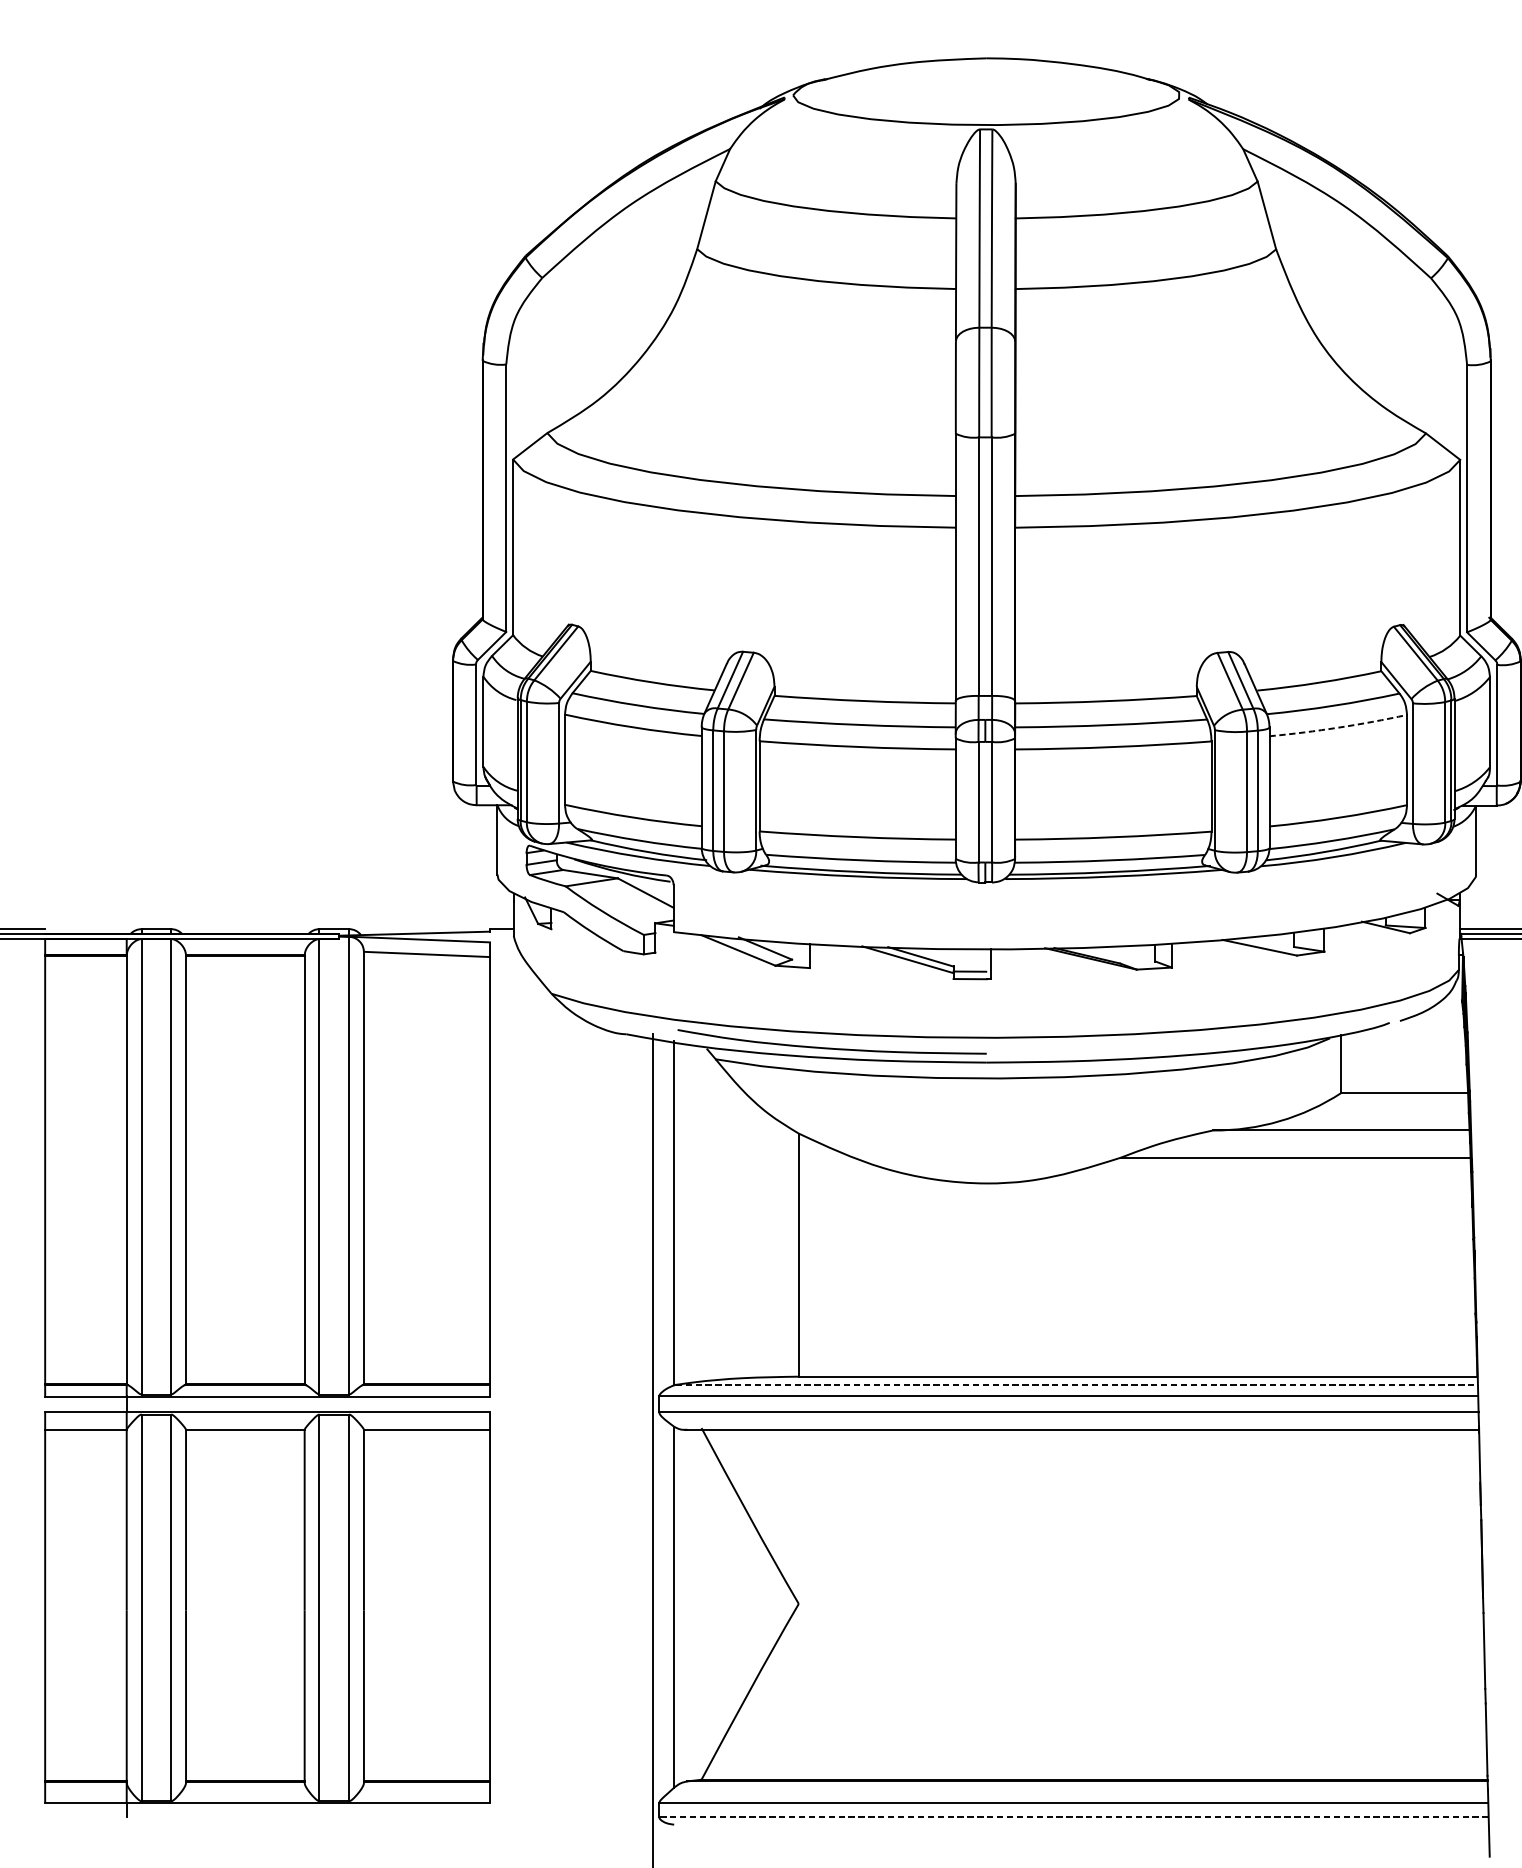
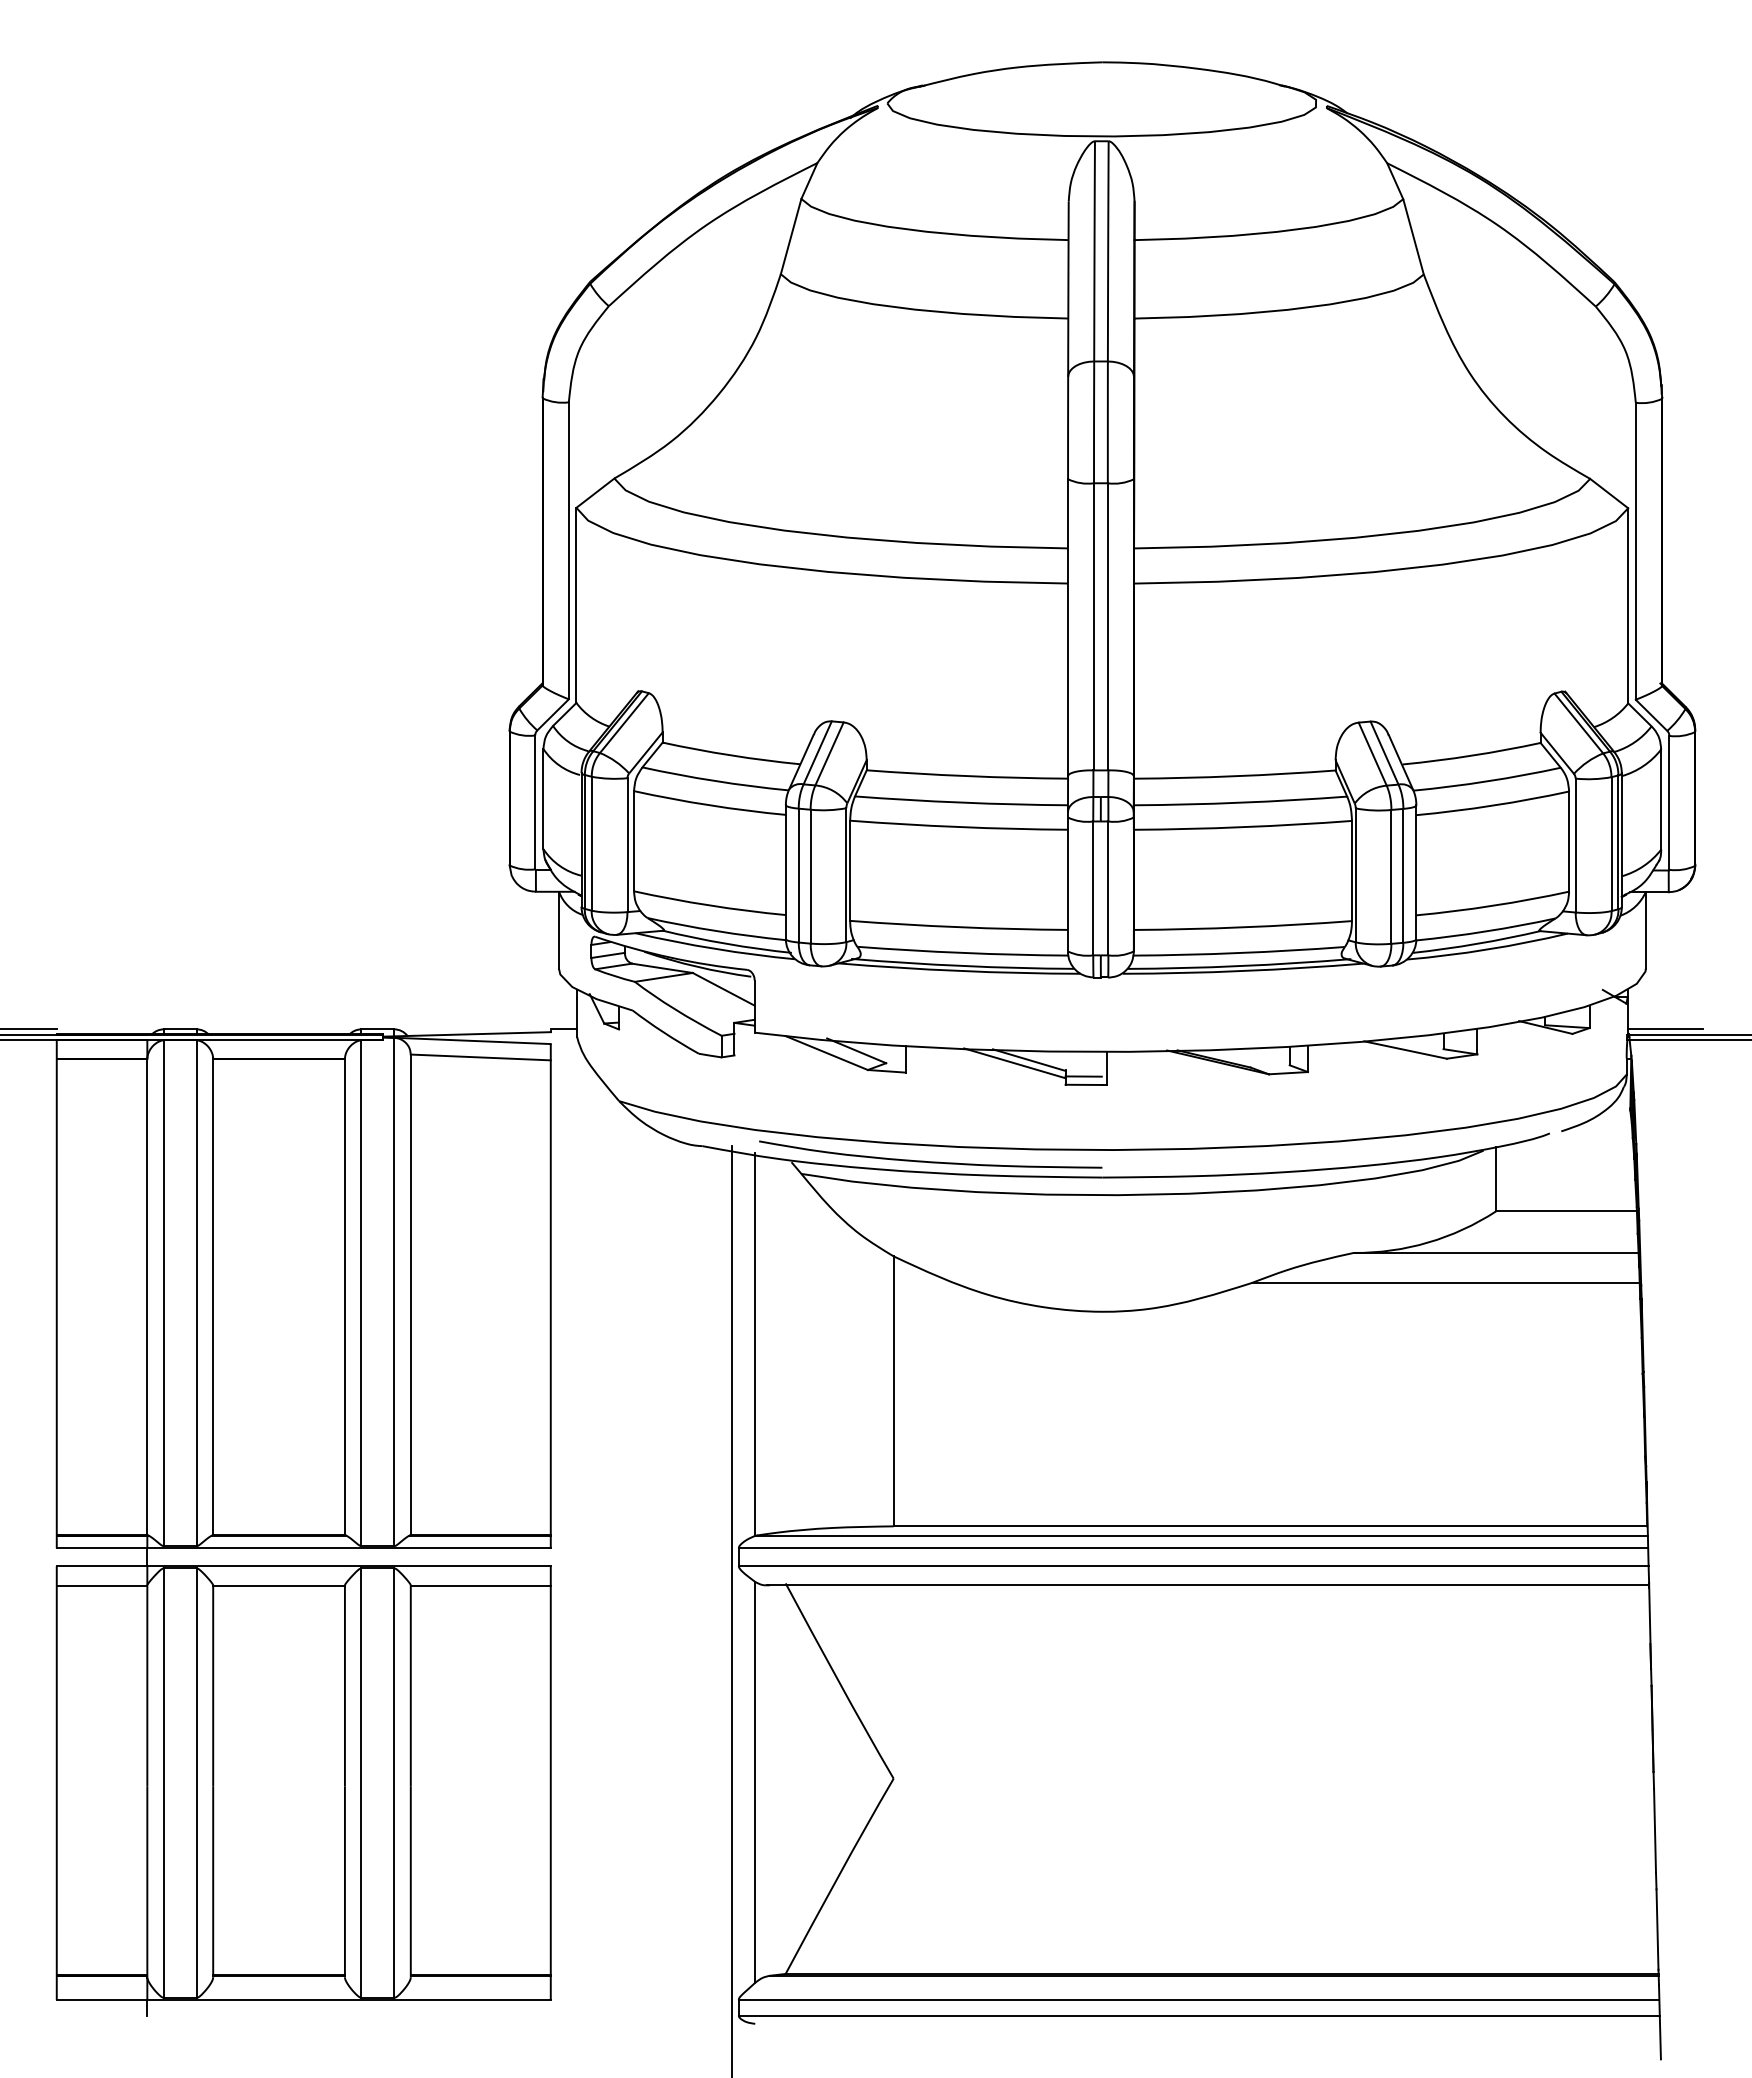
arc: (1338, 727) -> (1493, 805), dashed -> solid
line: (1076, 1384) -> (1202, 1535), dashed -> solid
line: (1074, 1817) -> (1199, 2015), dashed -> solid

